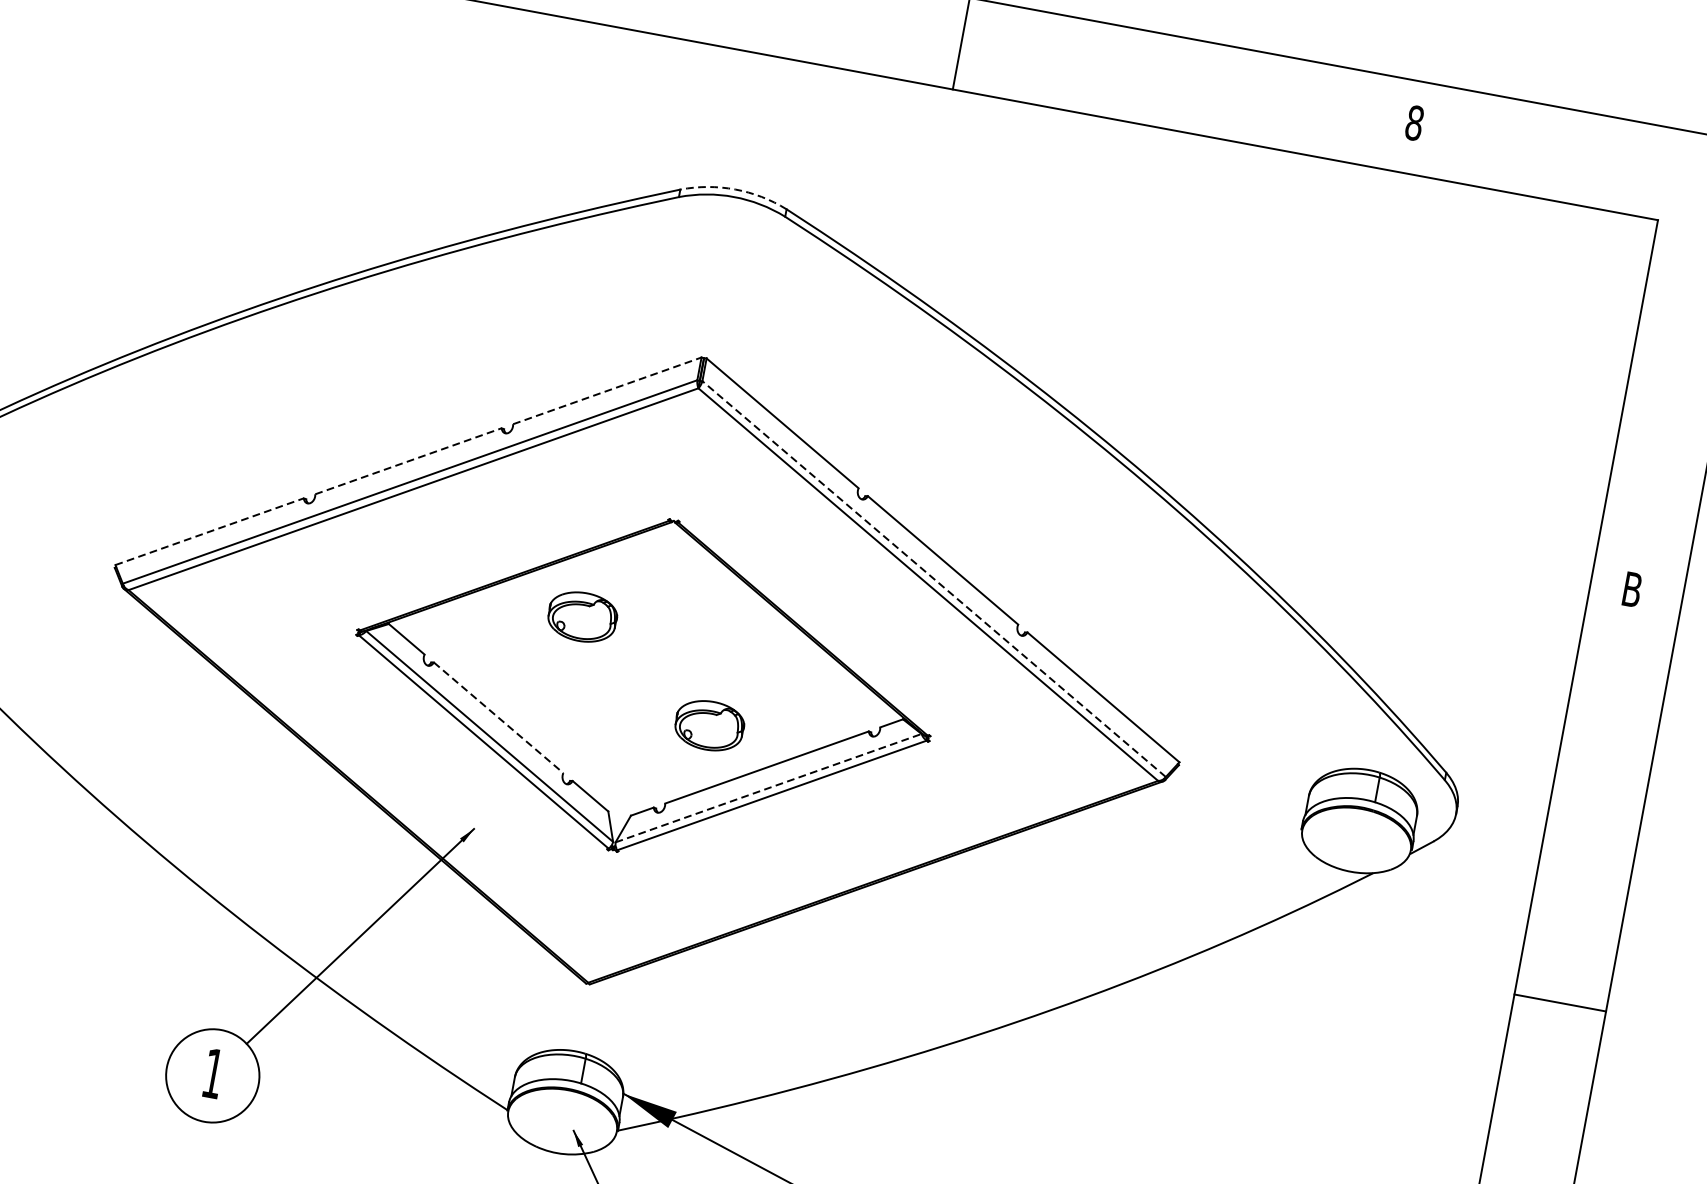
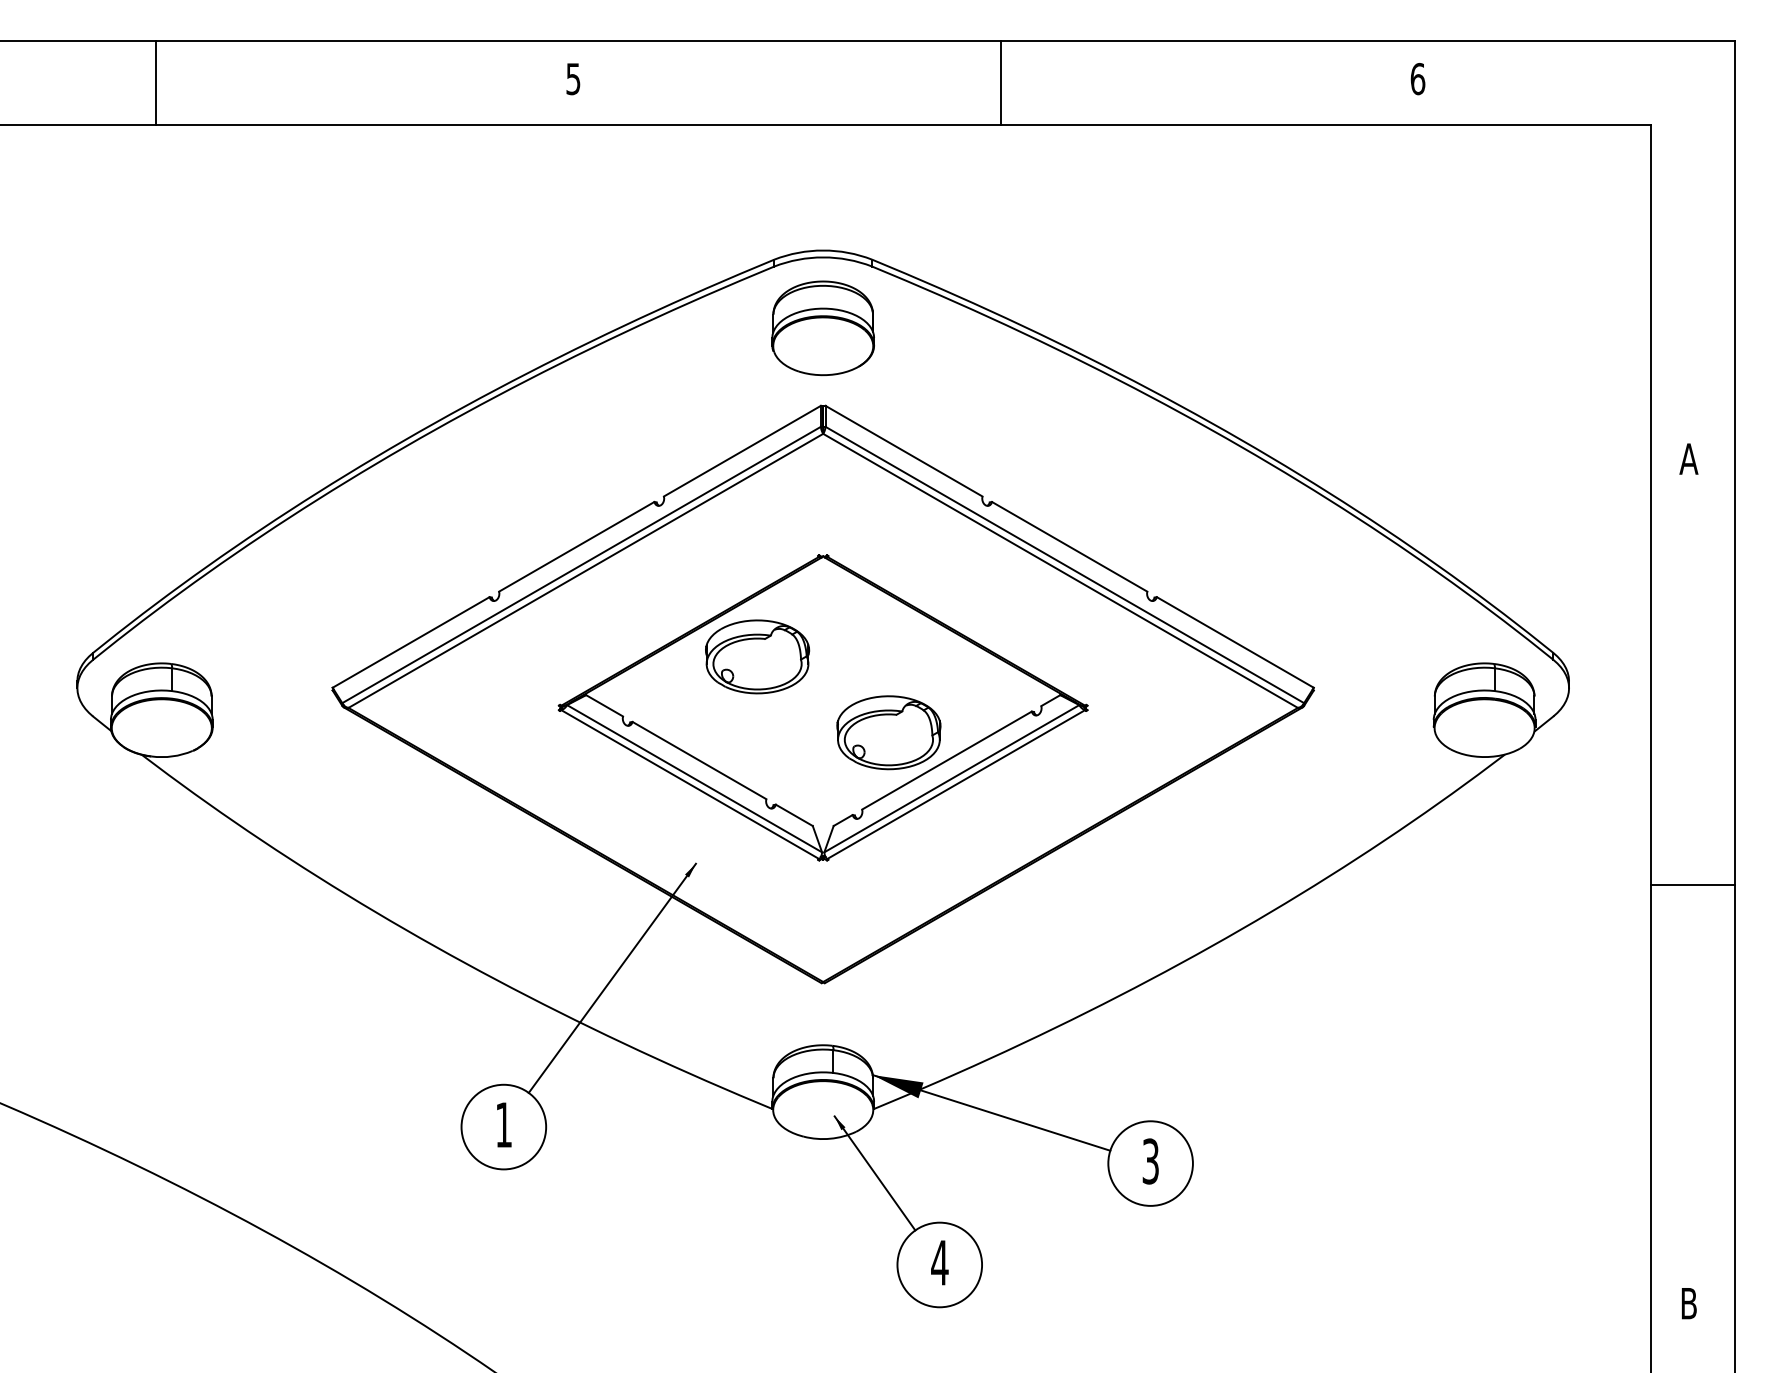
text: (1414, 123) -> (1417, 79), 8 -> 6
arc: (735, 189) -> (823, 250), dashed -> solid
part: (718, 273) -> (822, 328), added
line: (607, 391) -> (742, 451), dashed -> solid
line: (408, 460) -> (576, 546), dashed -> solid
line: (210, 531) -> (411, 642), dashed -> solid
line: (933, 578) -> (1064, 564), dashed -> solid
text: (1631, 588) -> (1688, 458), B -> A
part: (582, 616) -> (757, 656), size x1.67
line: (498, 717) -> (699, 760), dashed -> solid
part: (709, 725) -> (888, 732), size x1.67
line: (769, 788) -> (952, 778), dashed -> solid
line: (1559, 1002) -> (1692, 885), moved

